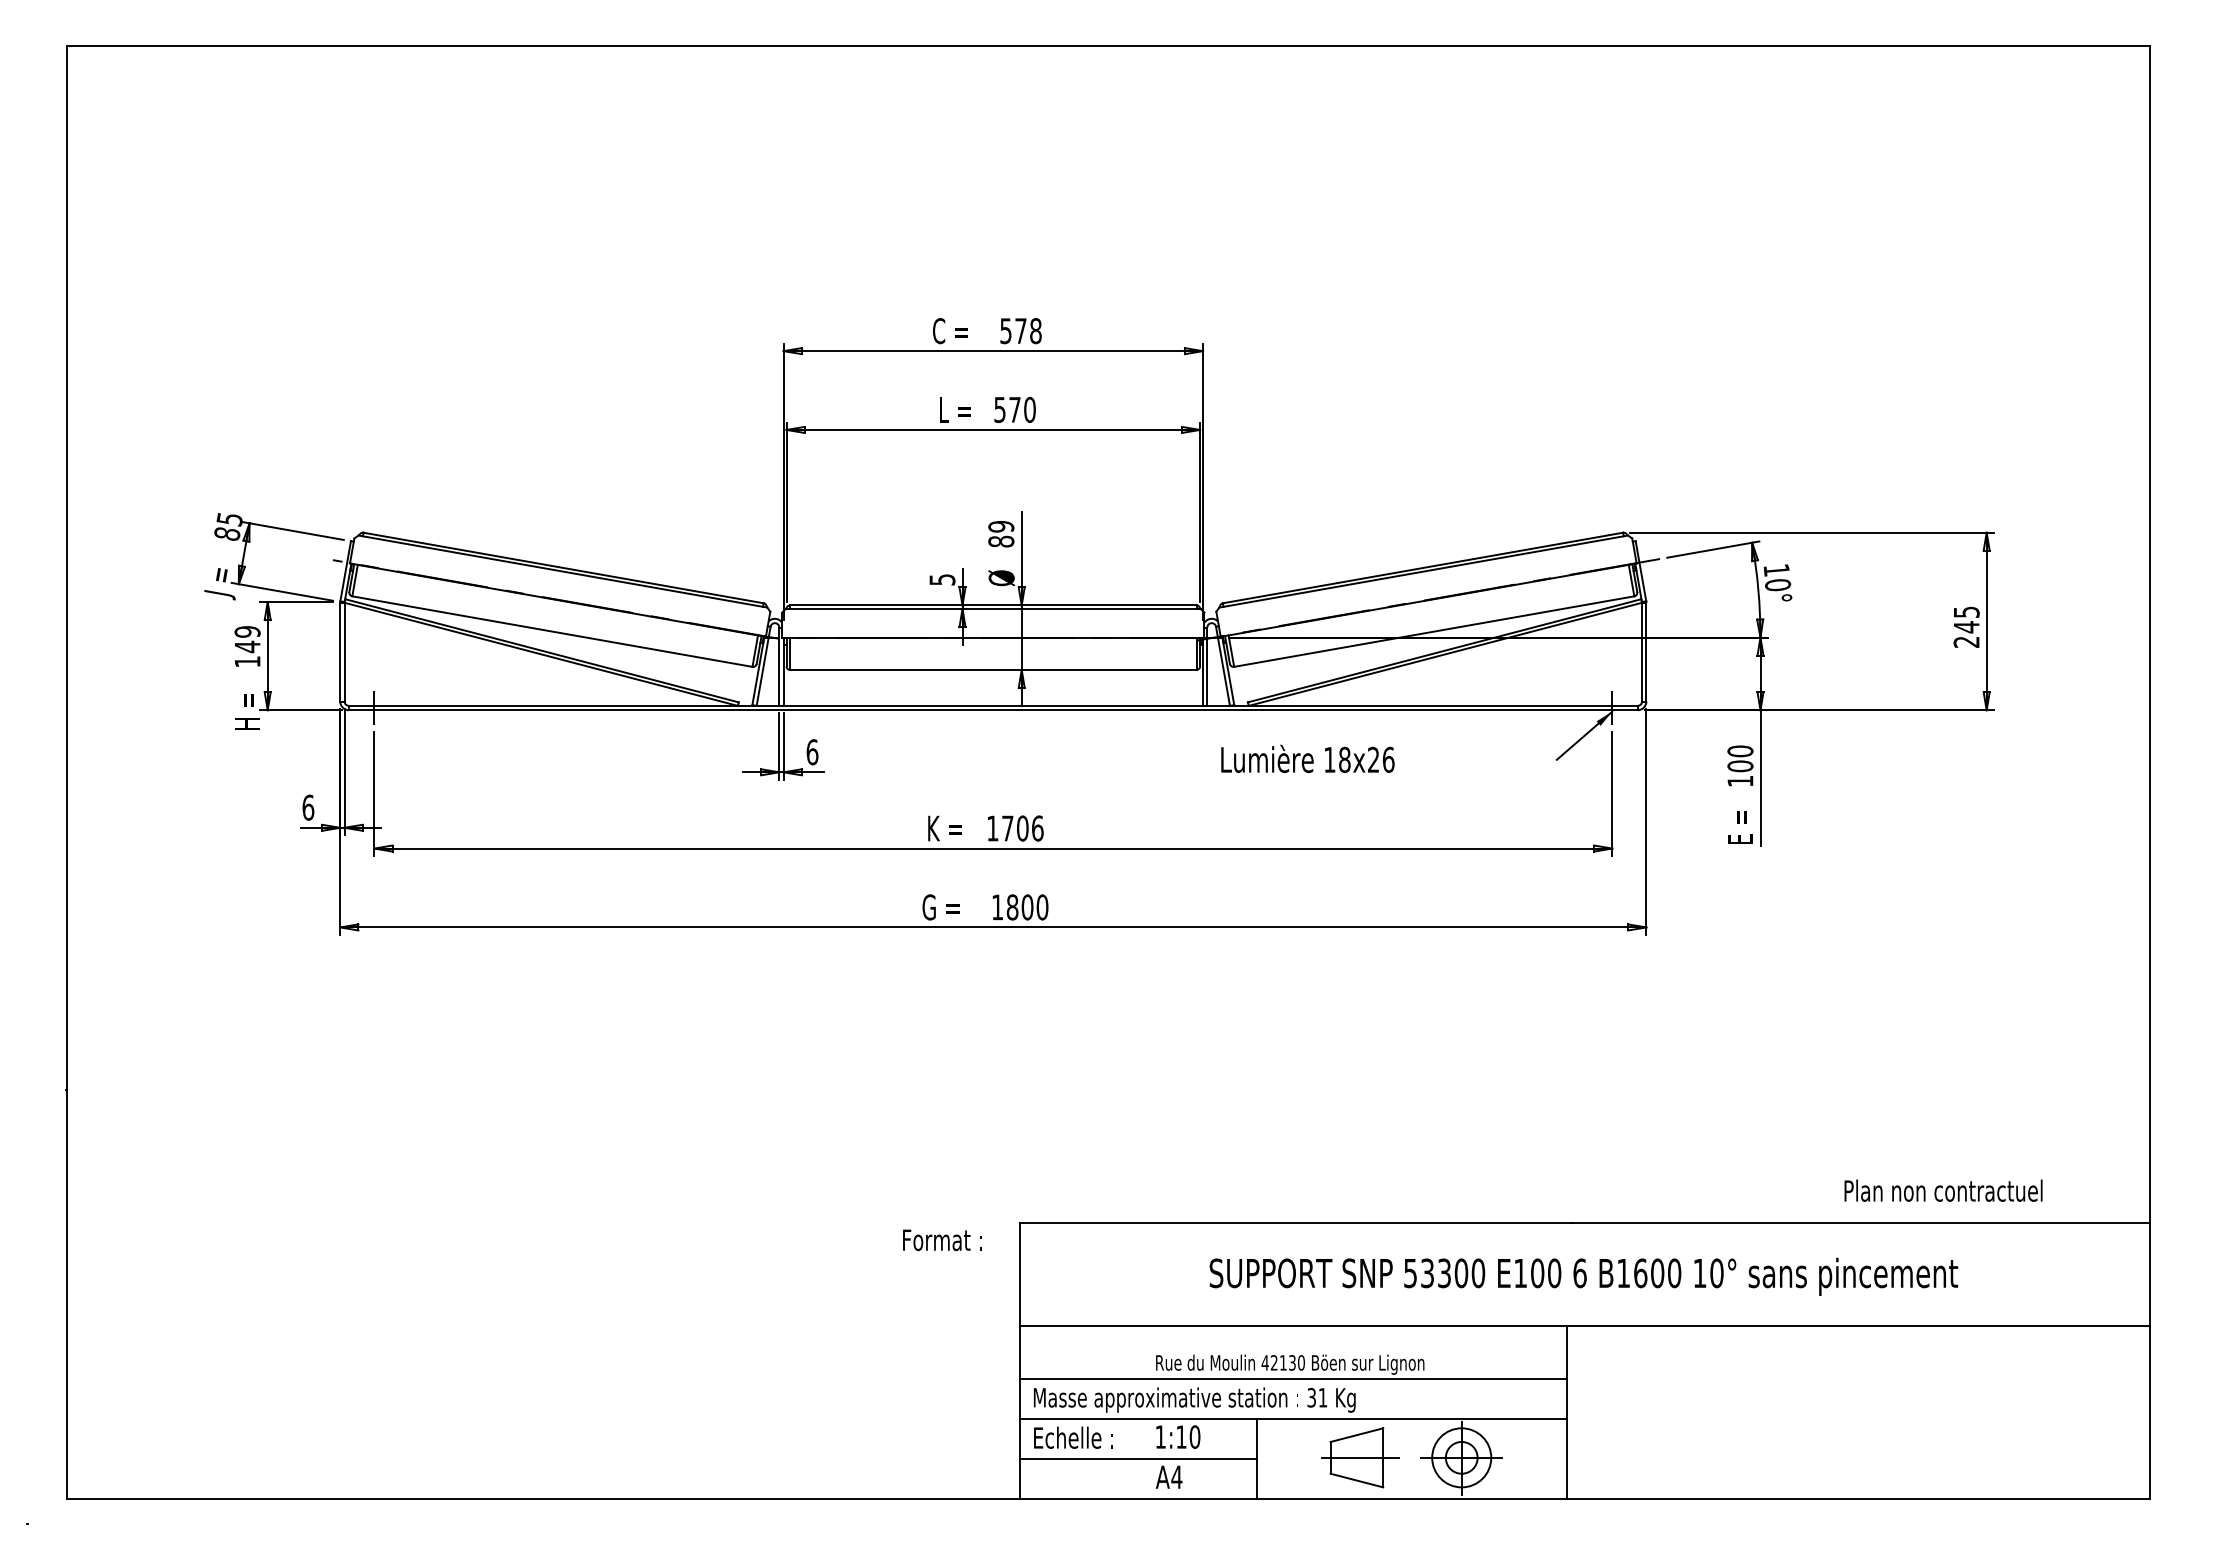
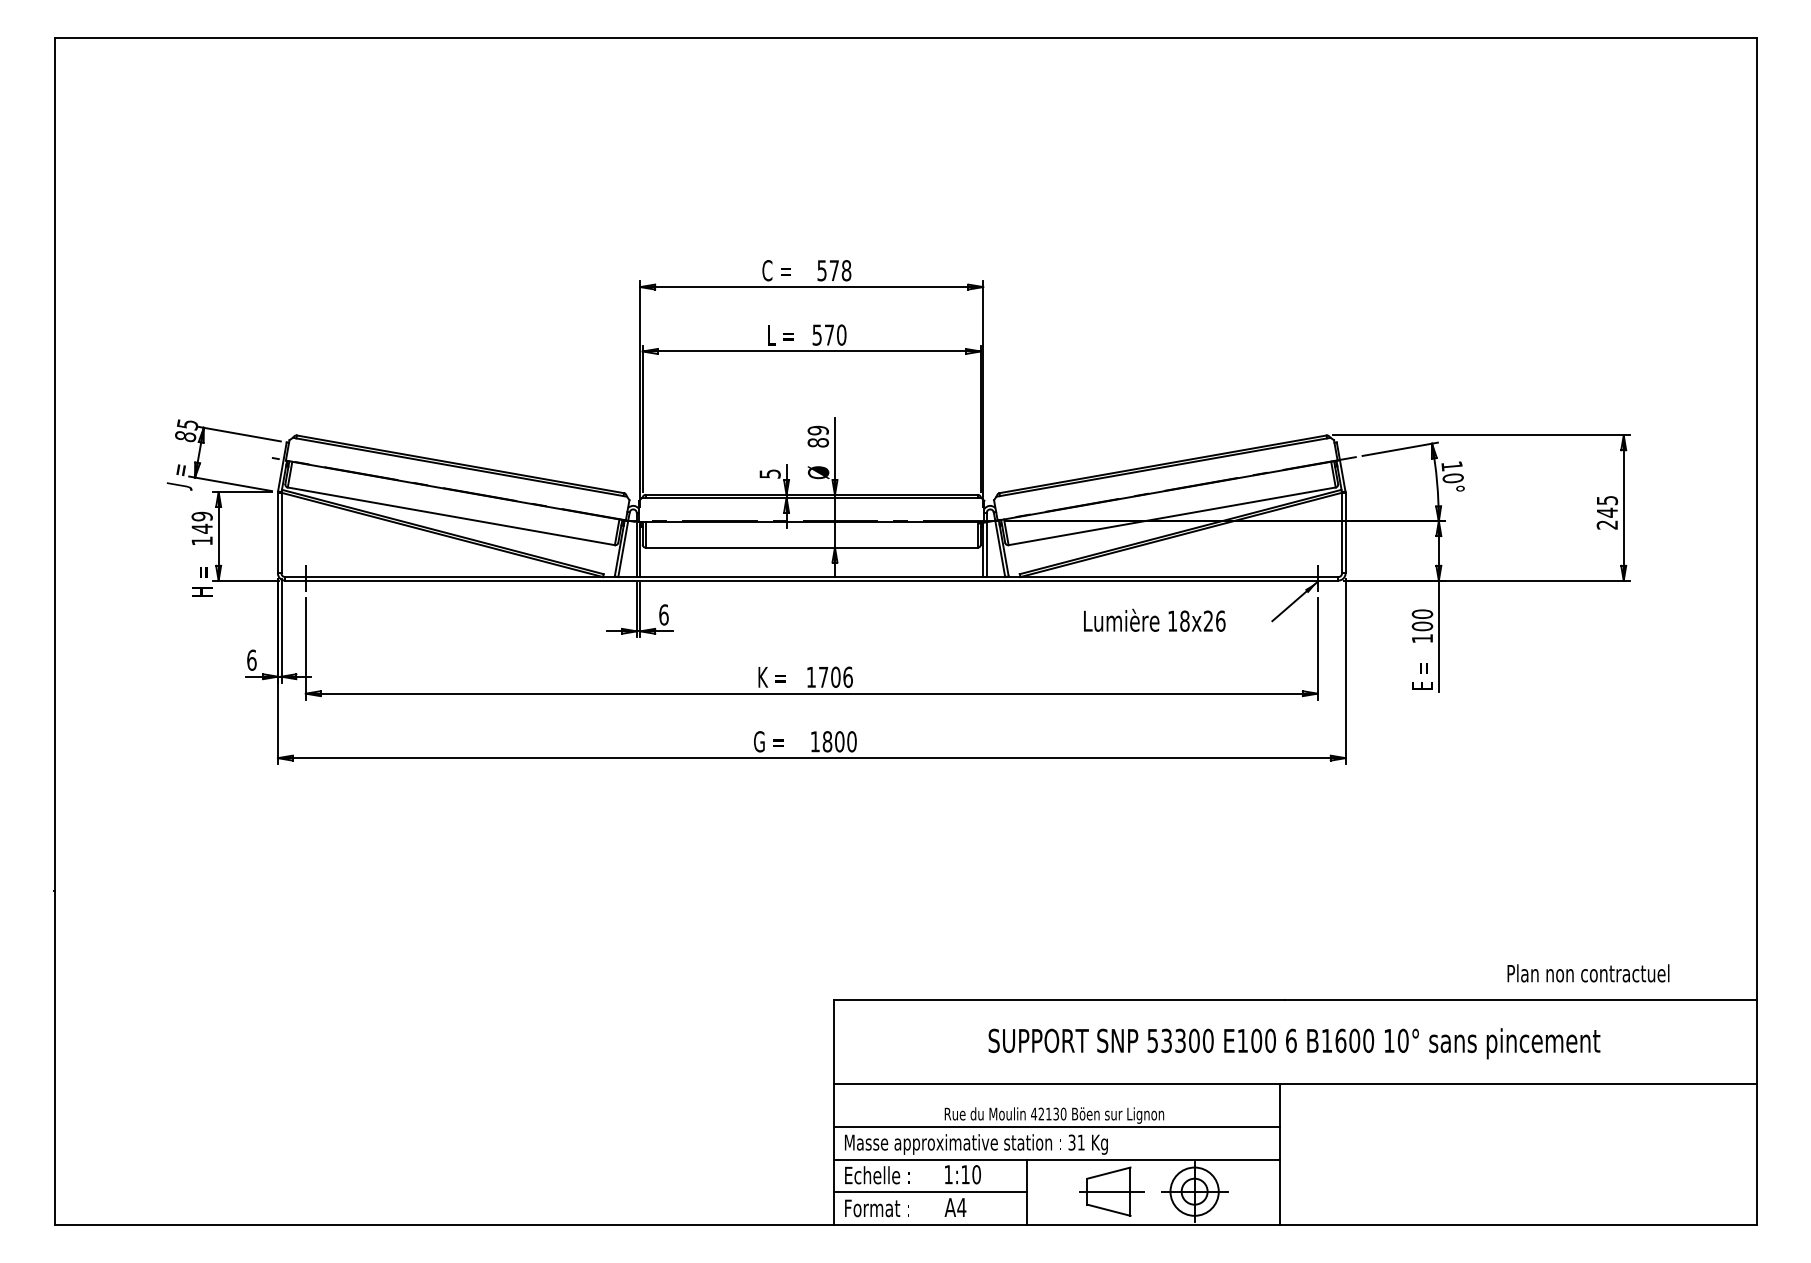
text: (1307, 758) -> (1154, 620), moved
text: (942, 1240) -> (877, 1208), moved

